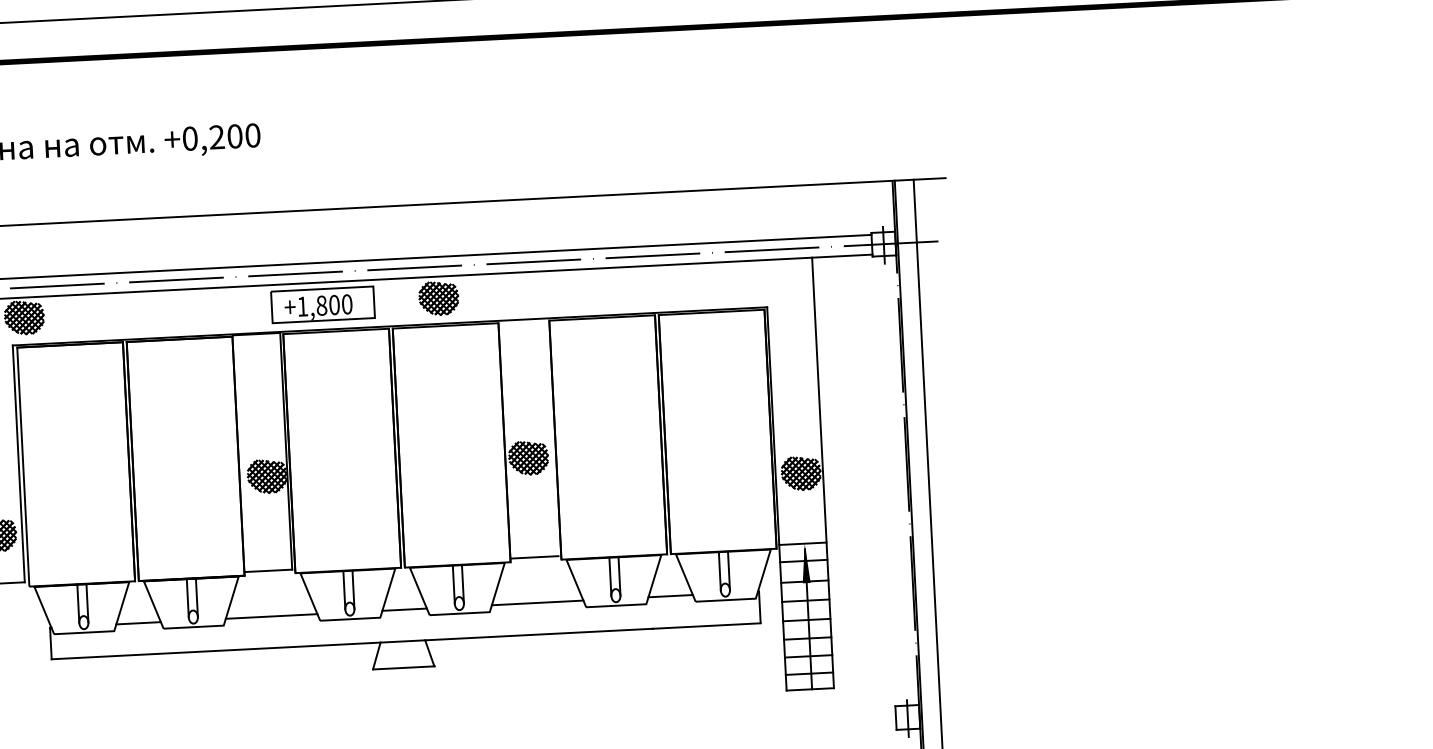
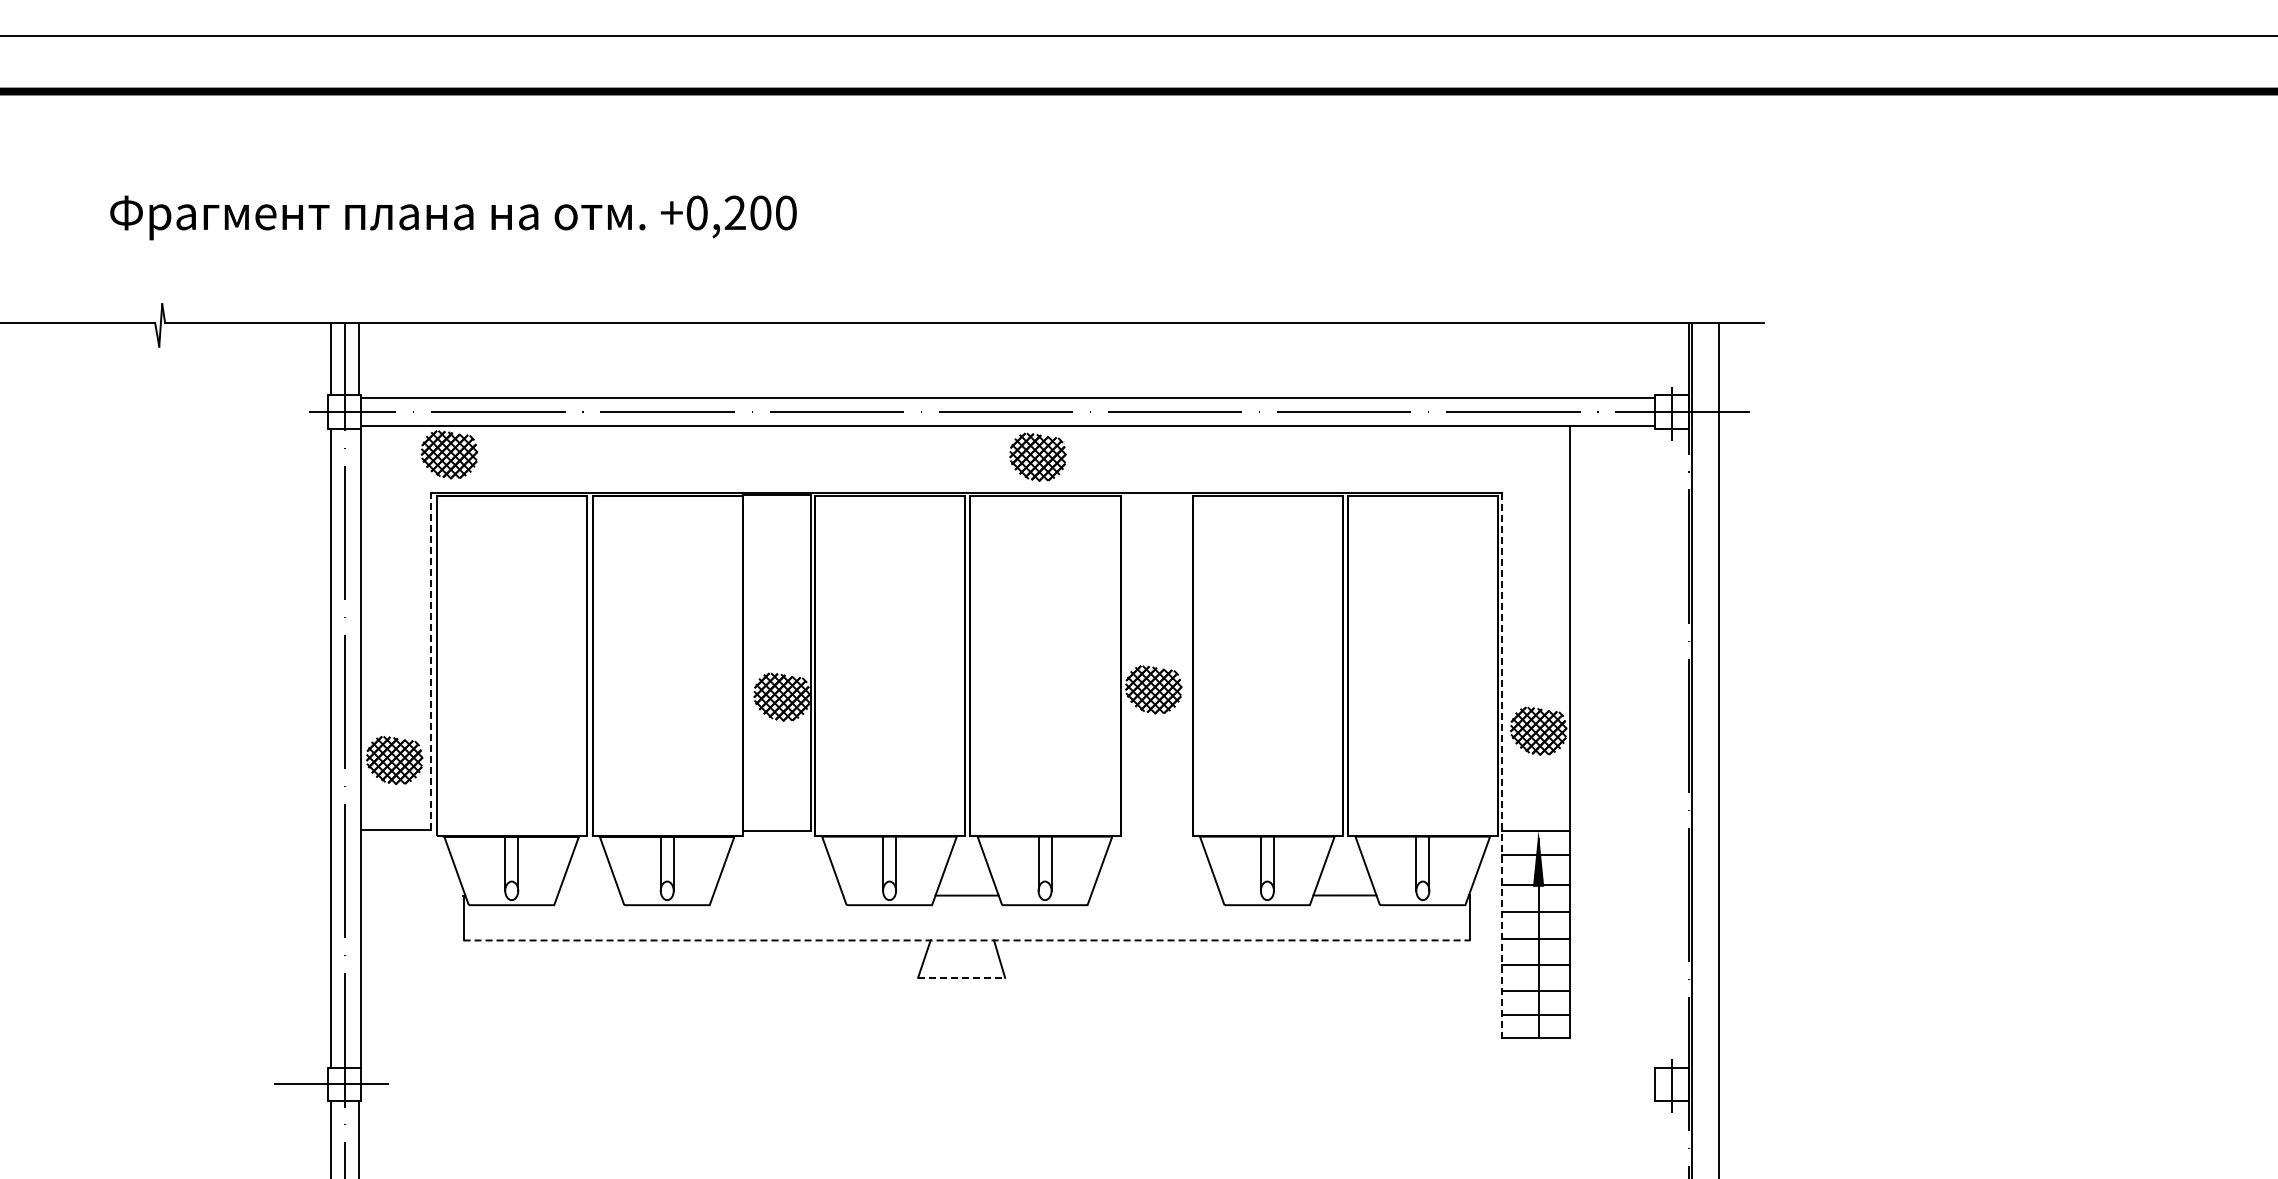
part: (323, 304) -> (873, 457), removed
line: (18, 463) -> (430, 660), solid -> dashed
line: (776, 499) -> (1502, 765), solid -> dashed
line: (534, 557) -> (1154, 830), removed
line: (537, 602) -> (1156, 895), removed
line: (271, 616) -> (778, 895), removed
line: (138, 623) -> (588, 895), removed
line: (406, 641) -> (967, 940), solid -> dashed
line: (403, 667) -> (961, 977), solid -> dashed

